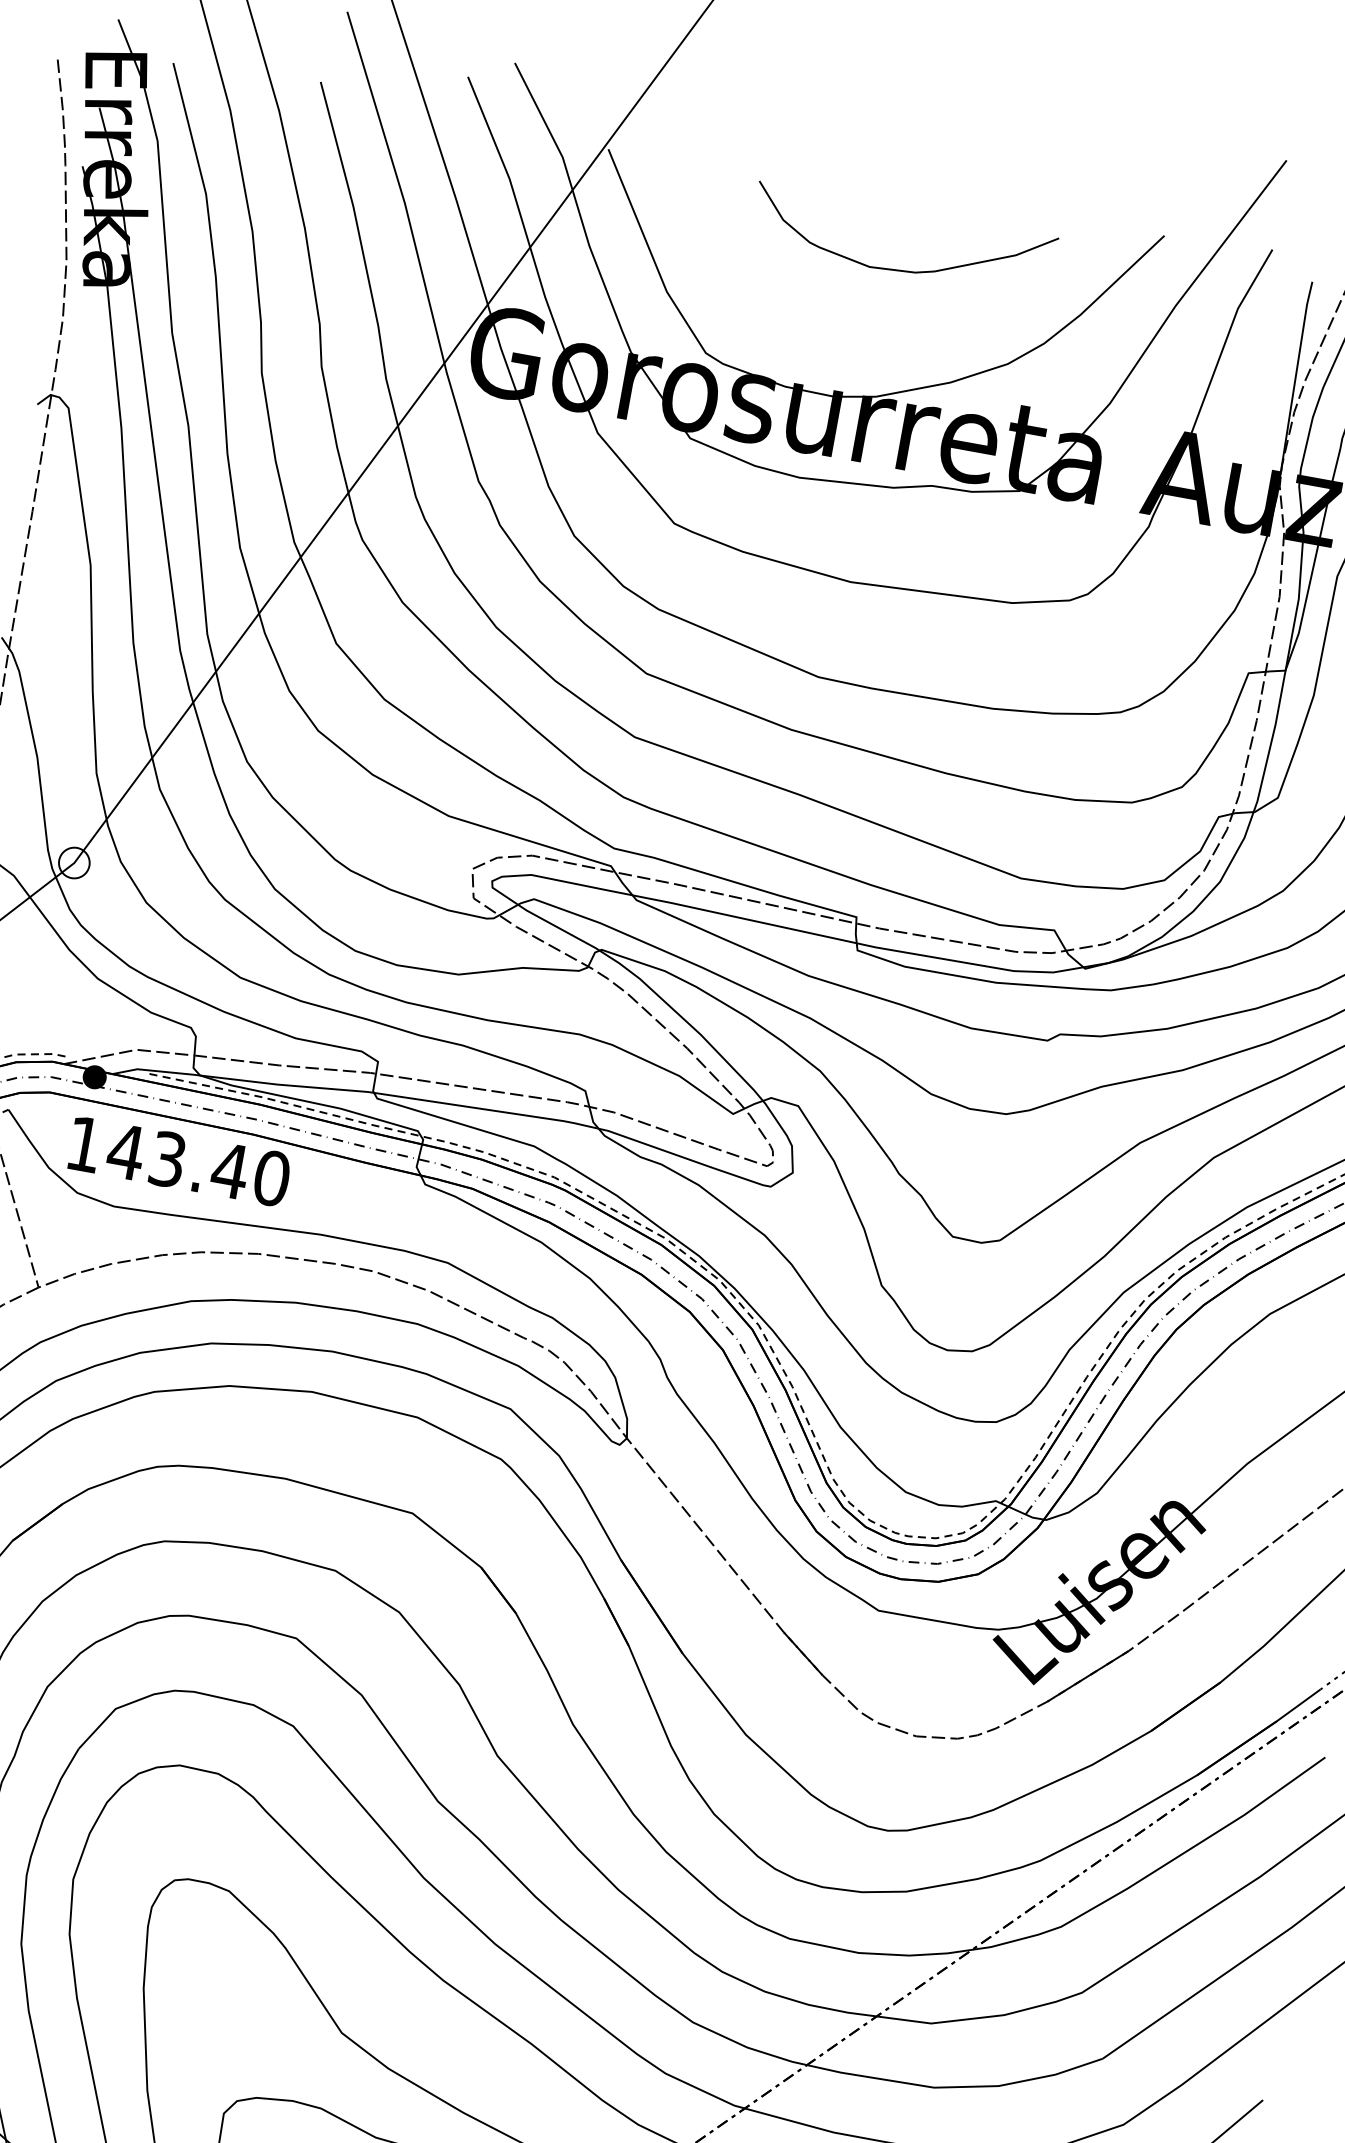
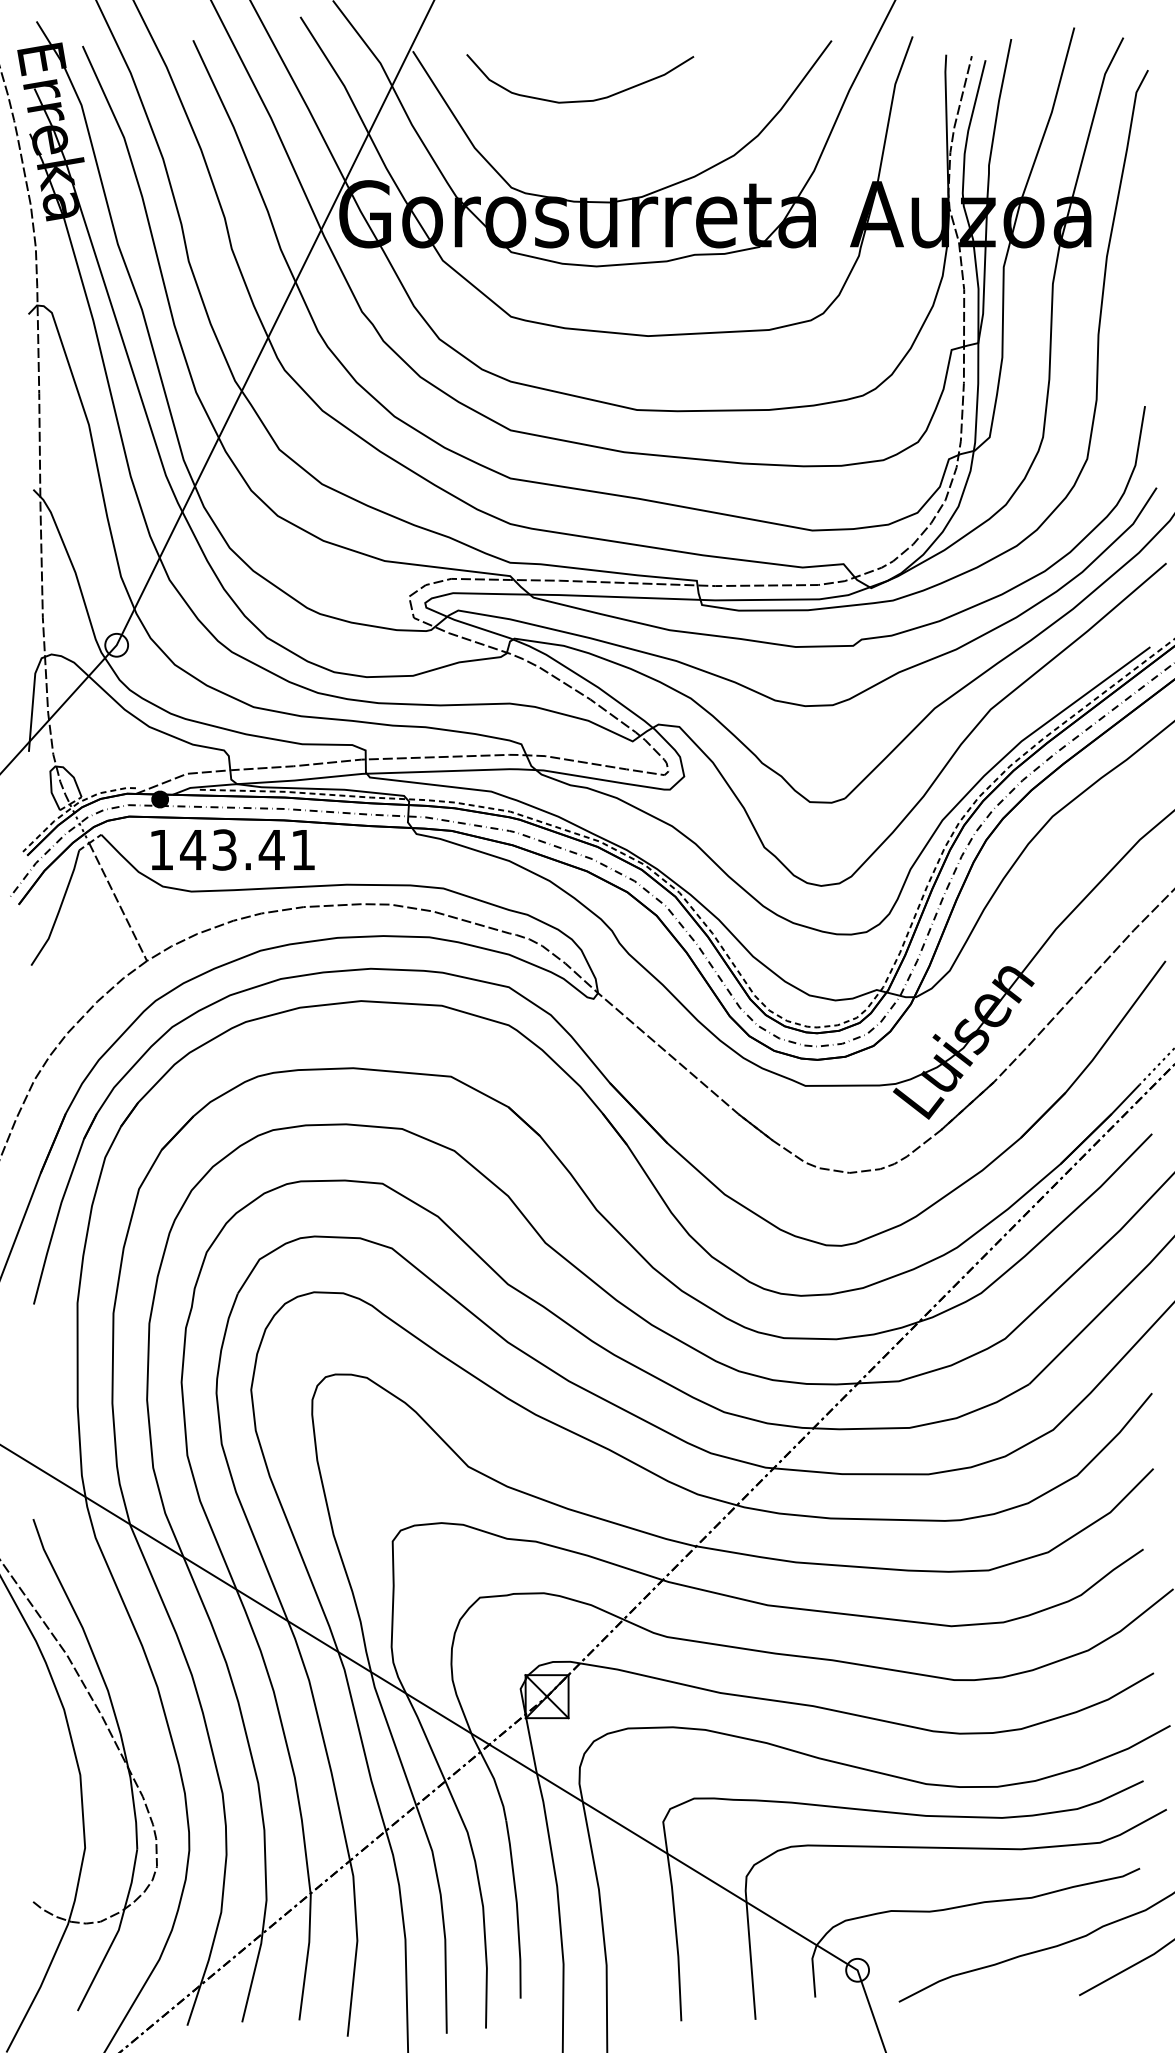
curve: (898, 269) -> (580, 100), moved
text: (272, 1177) -> (303, 849), 143.40 -> 143.41

